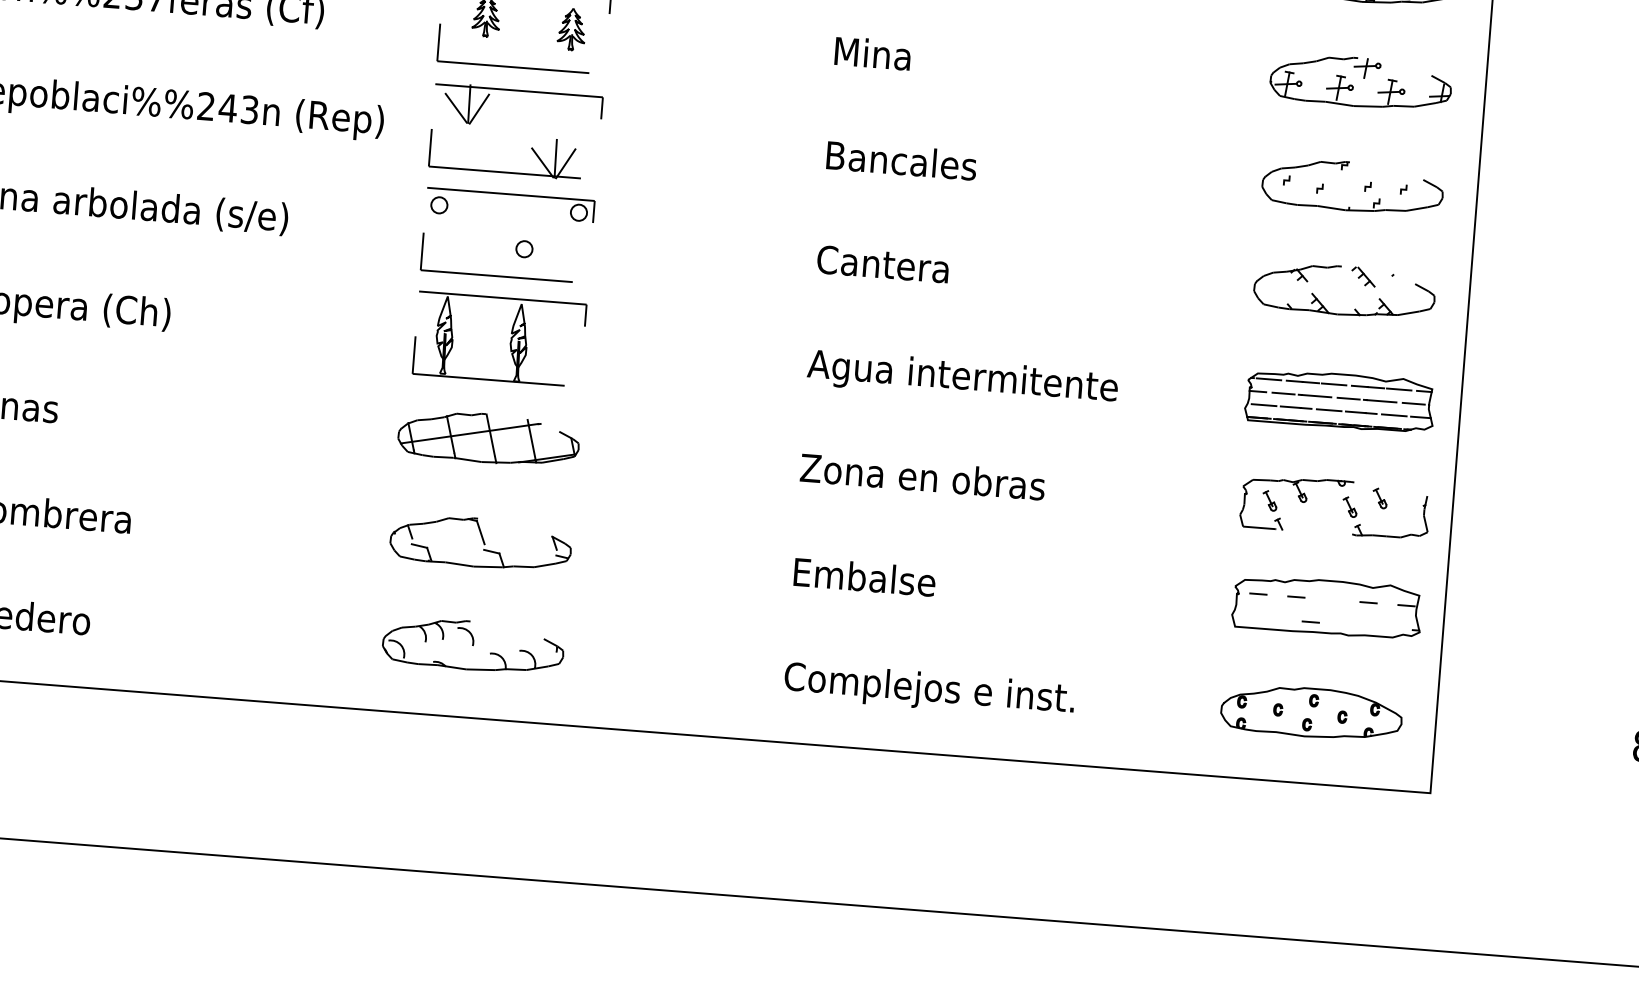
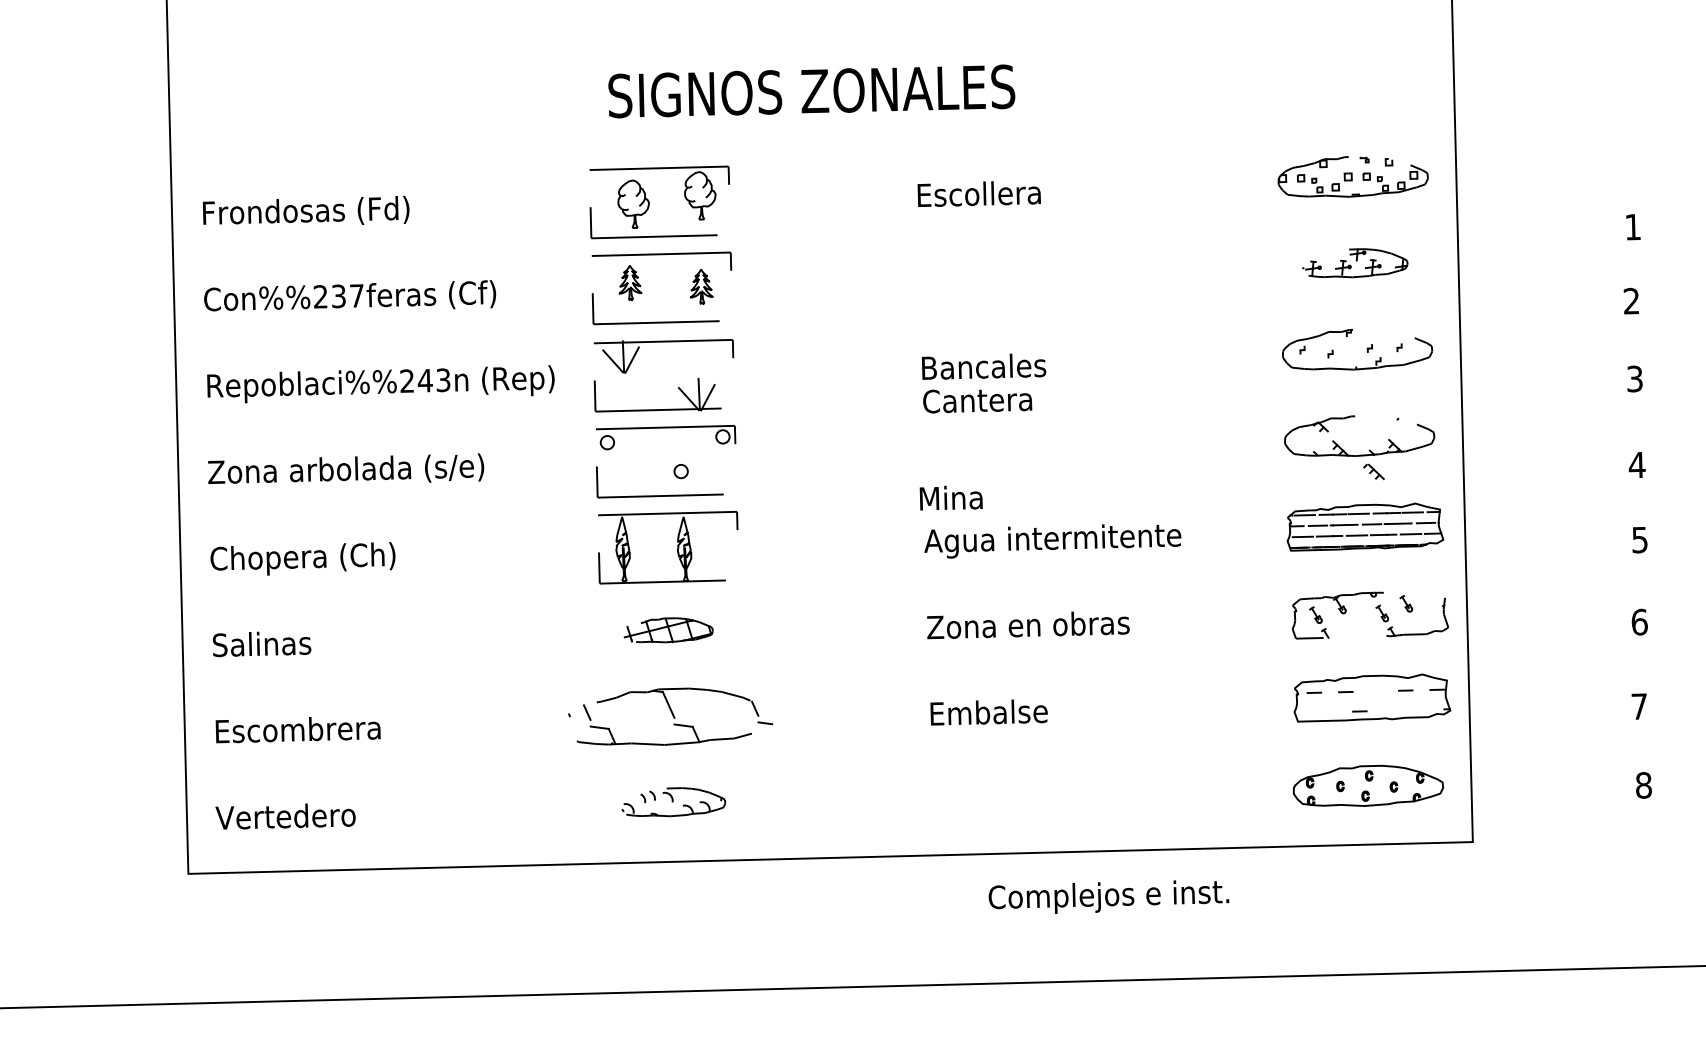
text: (872, 52) -> (950, 497), moved
part: (1360, 82) -> (1354, 263), size x0.7
text: (882, 265) -> (977, 401), moved
part: (1363, 276) -> (1373, 471), moved
part: (488, 438) -> (667, 630), size x0.6
part: (481, 542) -> (670, 716), size x1.4
part: (472, 646) -> (672, 802), size x0.7
text: (929, 689) -> (1108, 896), moved

